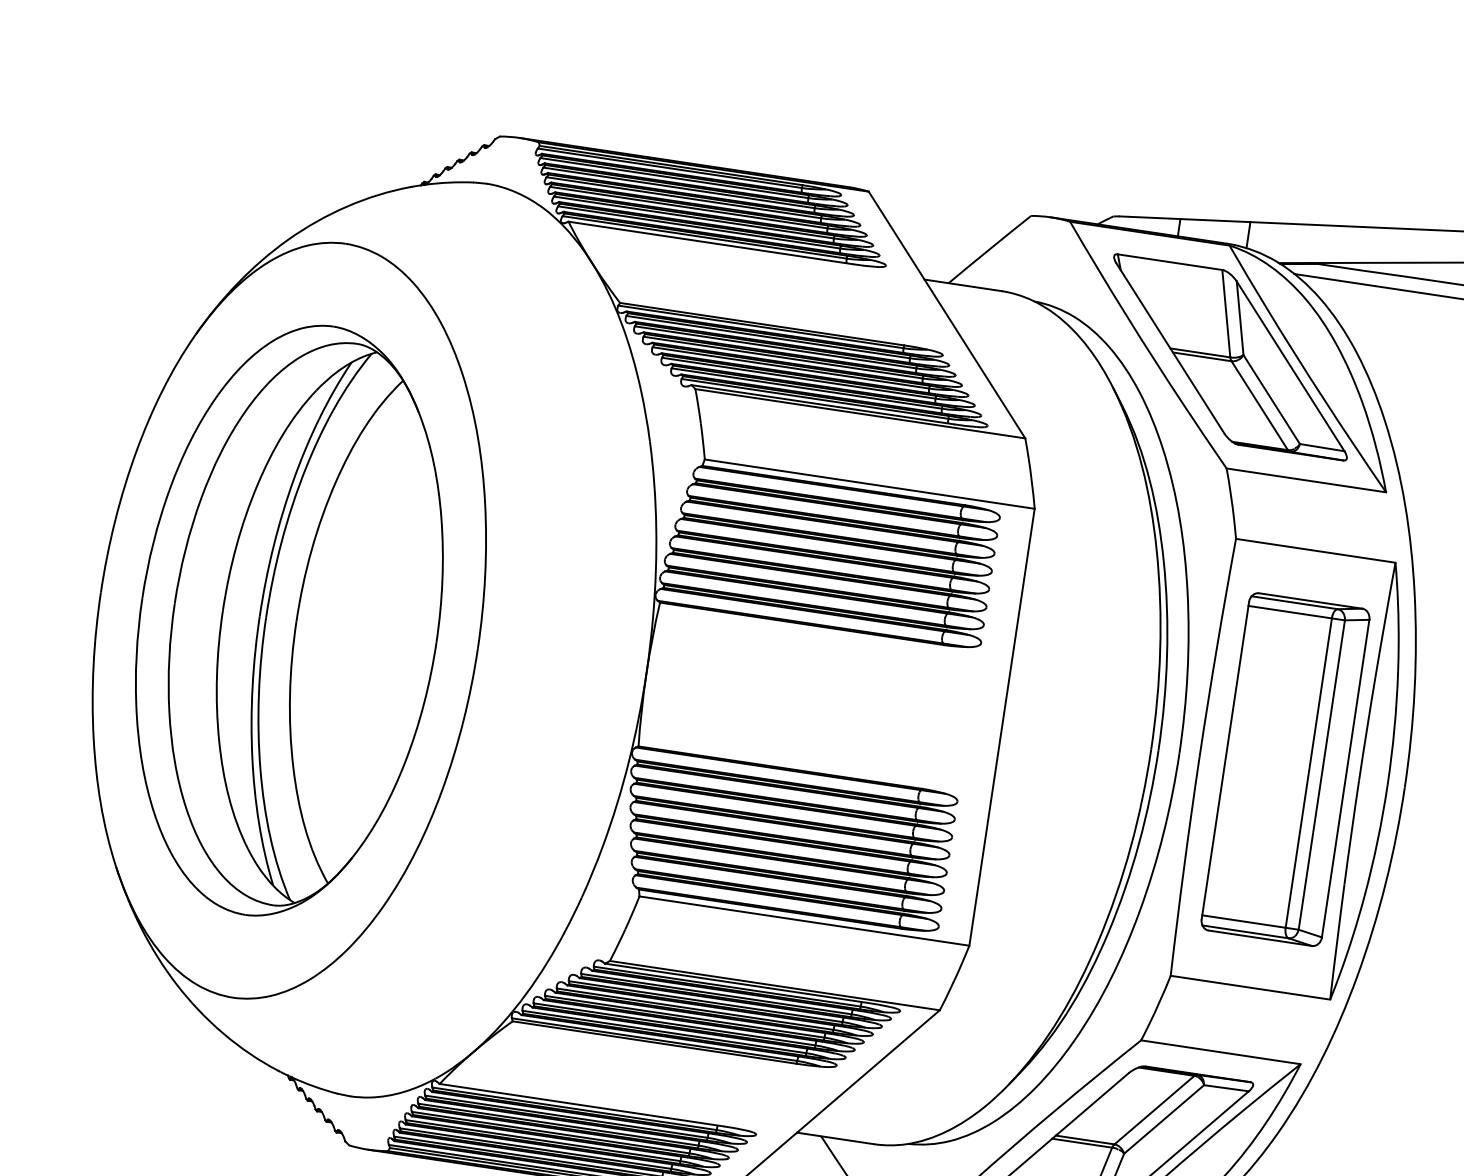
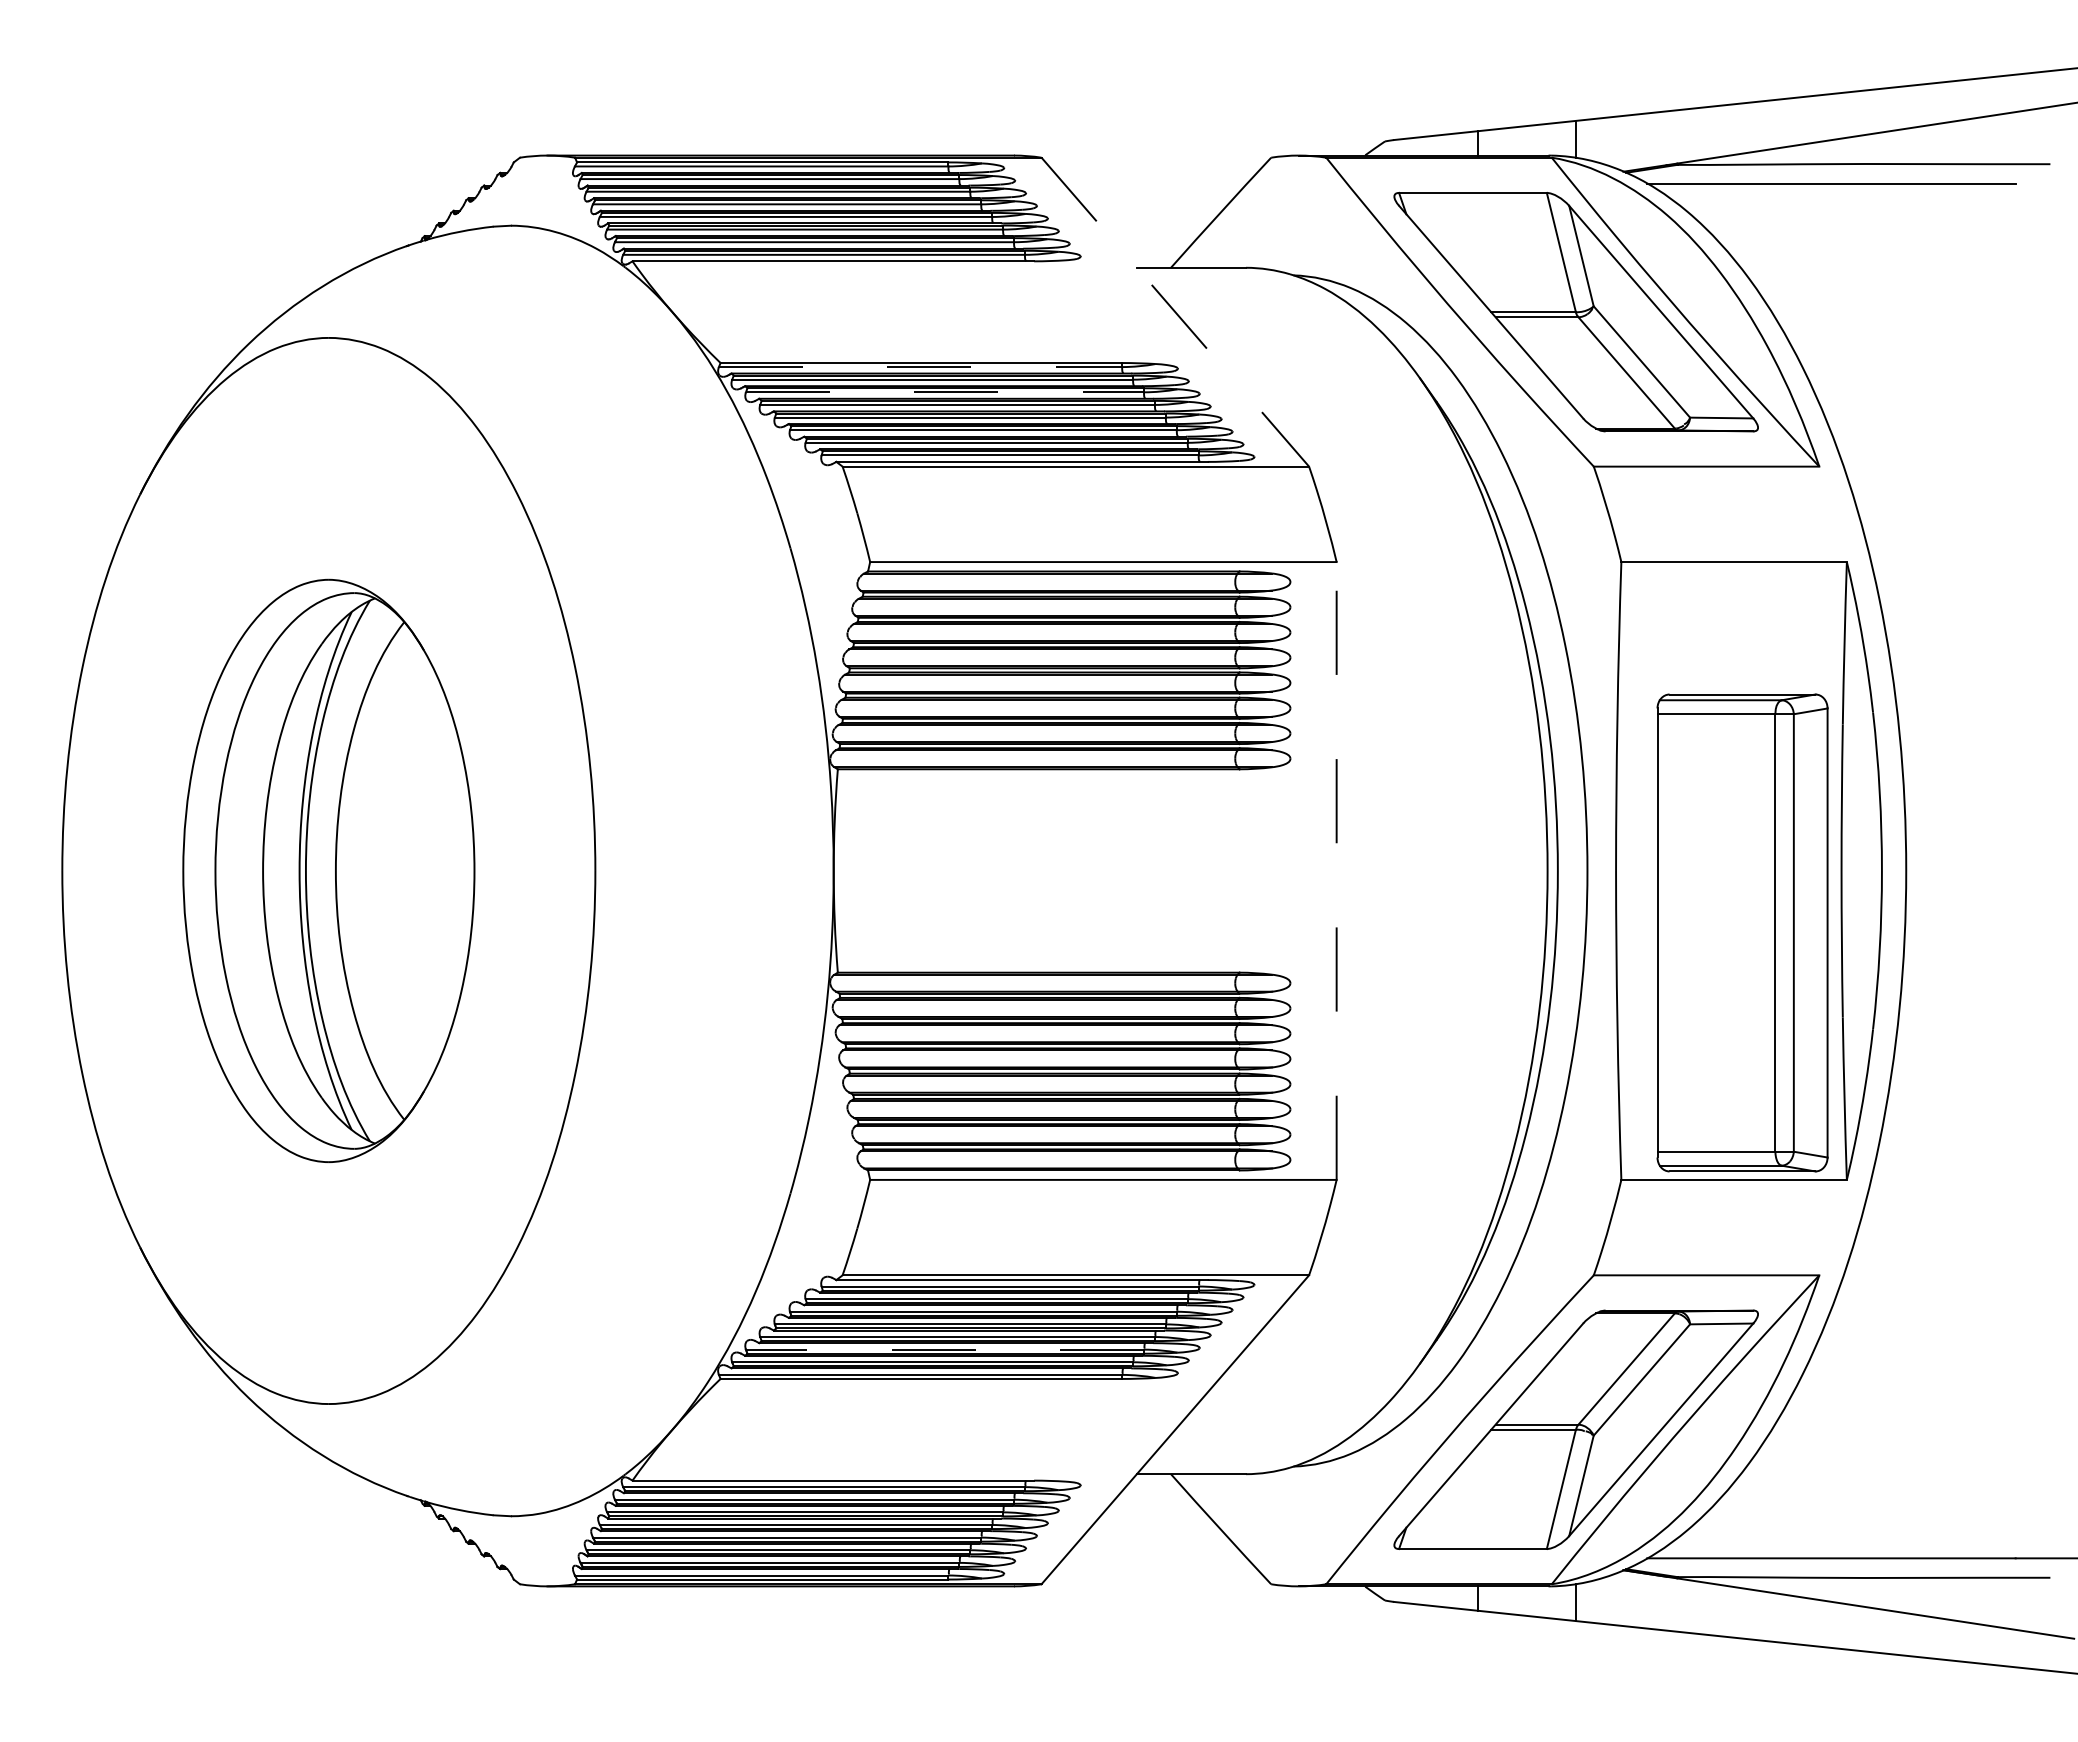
line: (947, 315) -> (1175, 312), solid -> dashed
line: (760, 327) -> (920, 367), solid -> dashed
line: (776, 347) -> (945, 392), solid -> dashed
part: (289, 620) -> (328, 870), size x0.7
line: (1001, 726) -> (1336, 870), solid -> dashed
part: (1285, 769) -> (1742, 932), moved
line: (674, 1024) -> (944, 1349), solid -> dashed

